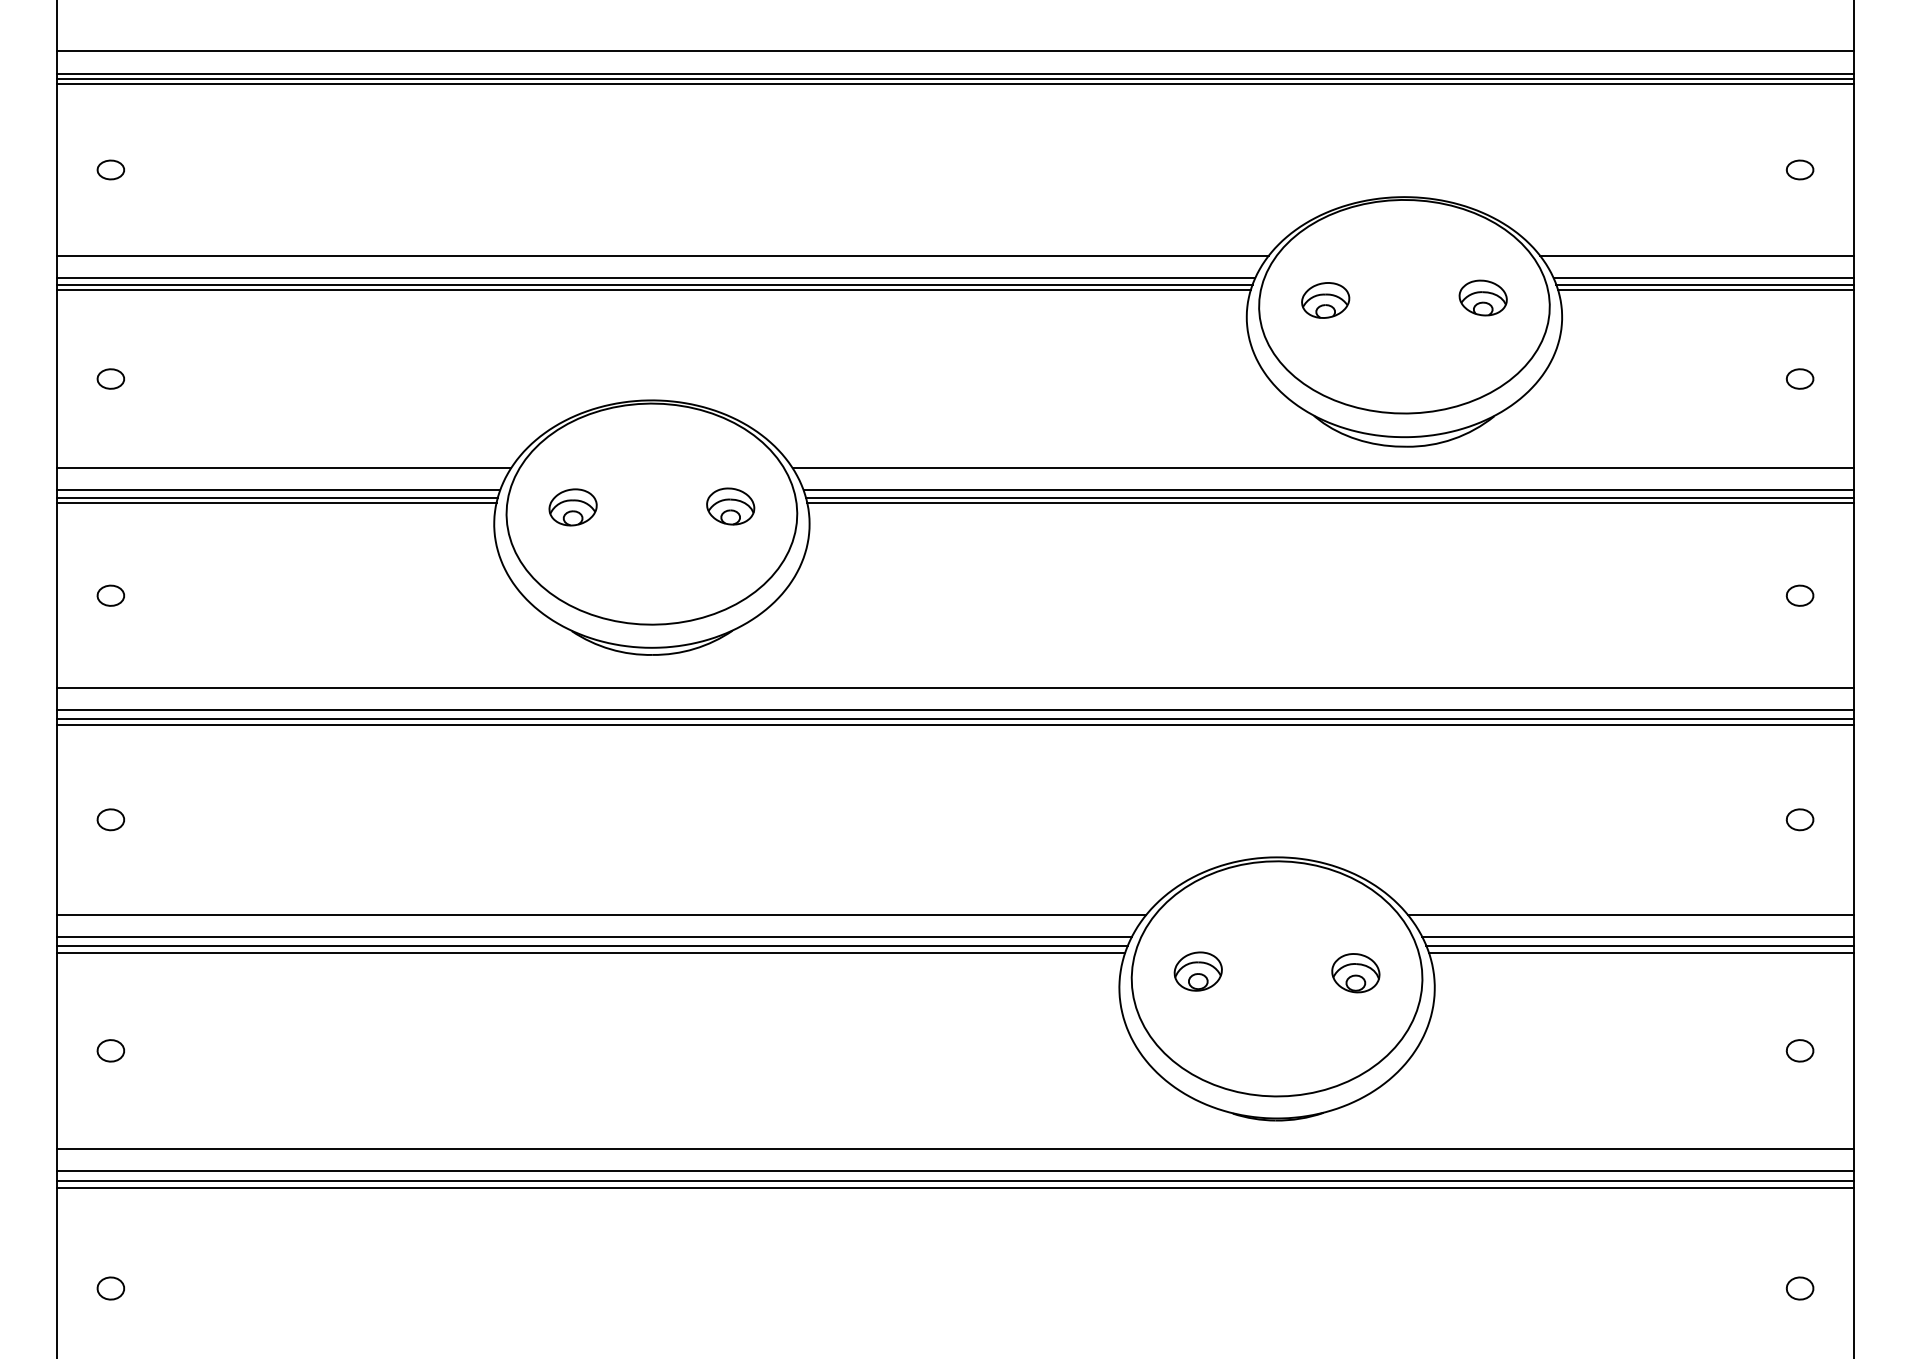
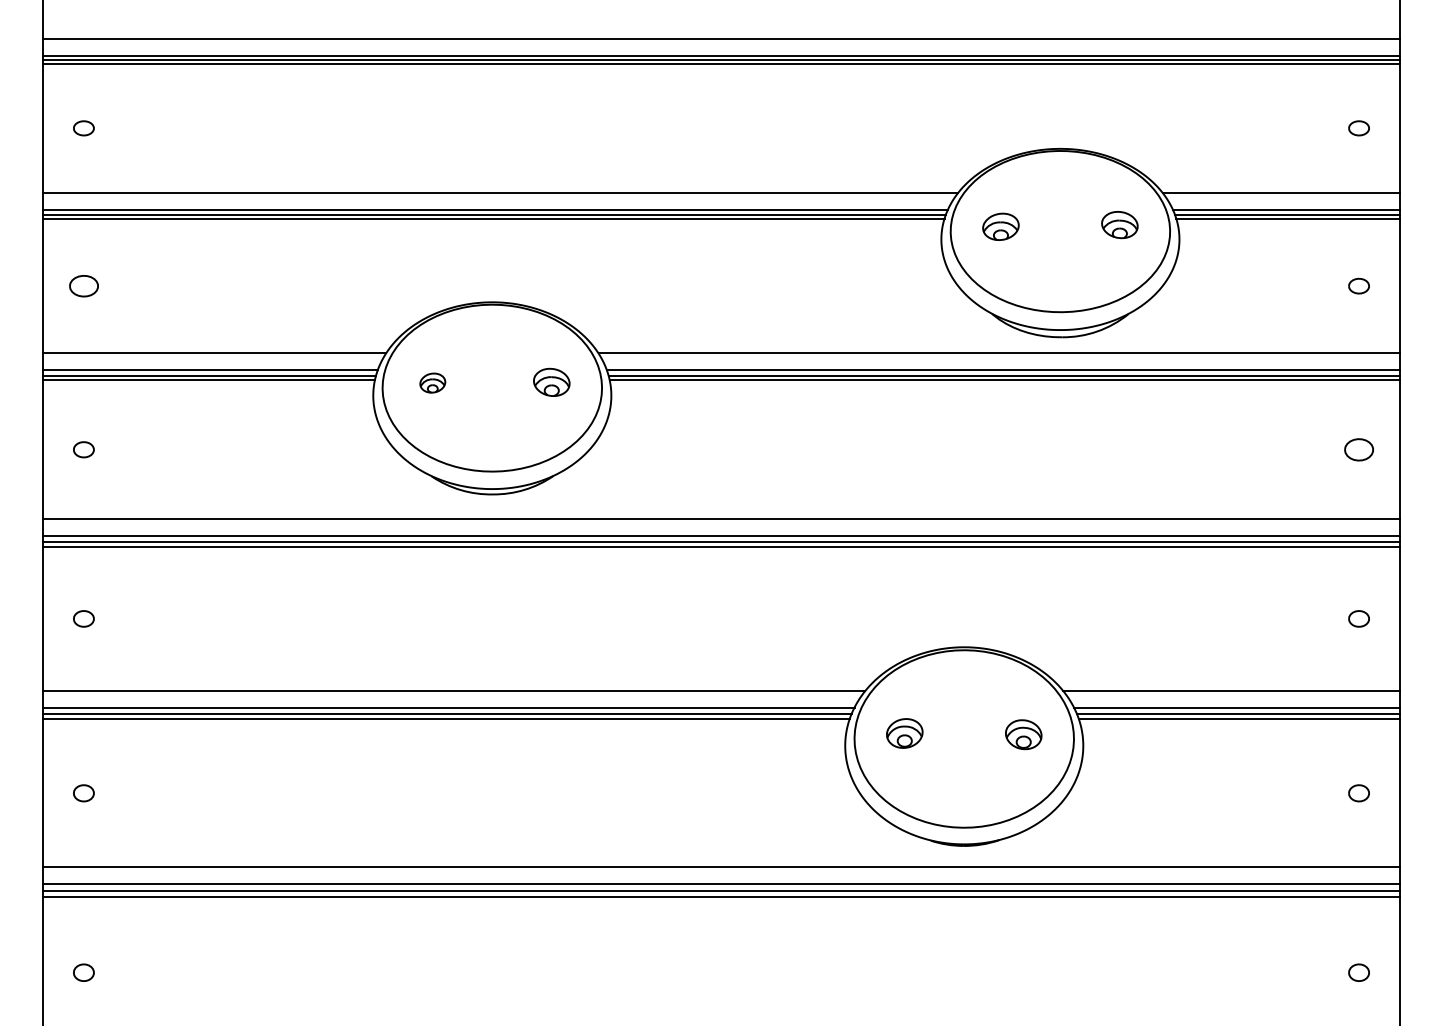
part: (110, 378) -> (83, 285), size x1.4
part: (572, 507) -> (432, 383), size x0.7
part: (1799, 595) -> (1358, 449), size x1.4

